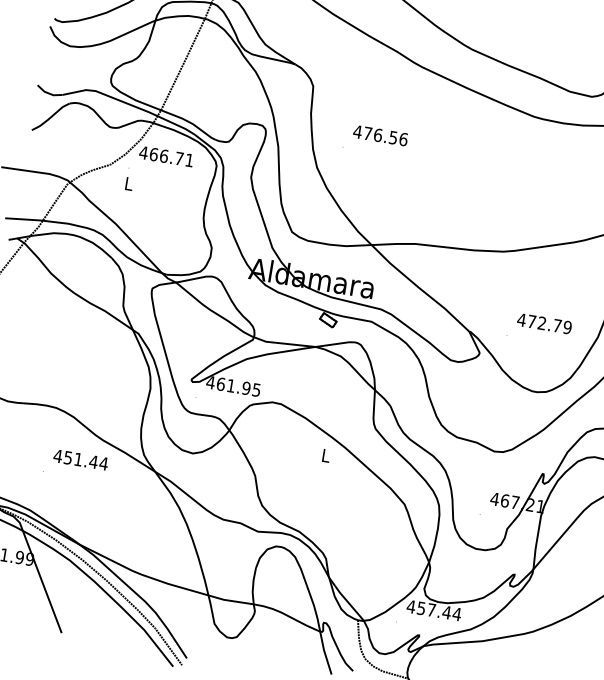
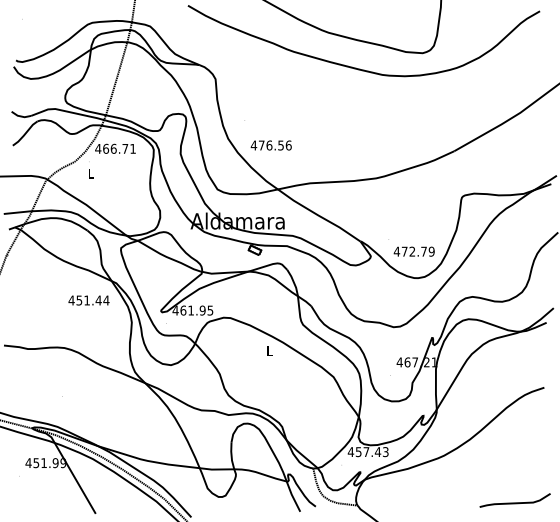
text: (379, 135) -> (270, 145), moved
text: (543, 323) -> (413, 251), moved
text: (80, 459) -> (88, 300), moved
text: (456, 614) -> (385, 452), 457.44 -> 457.43

